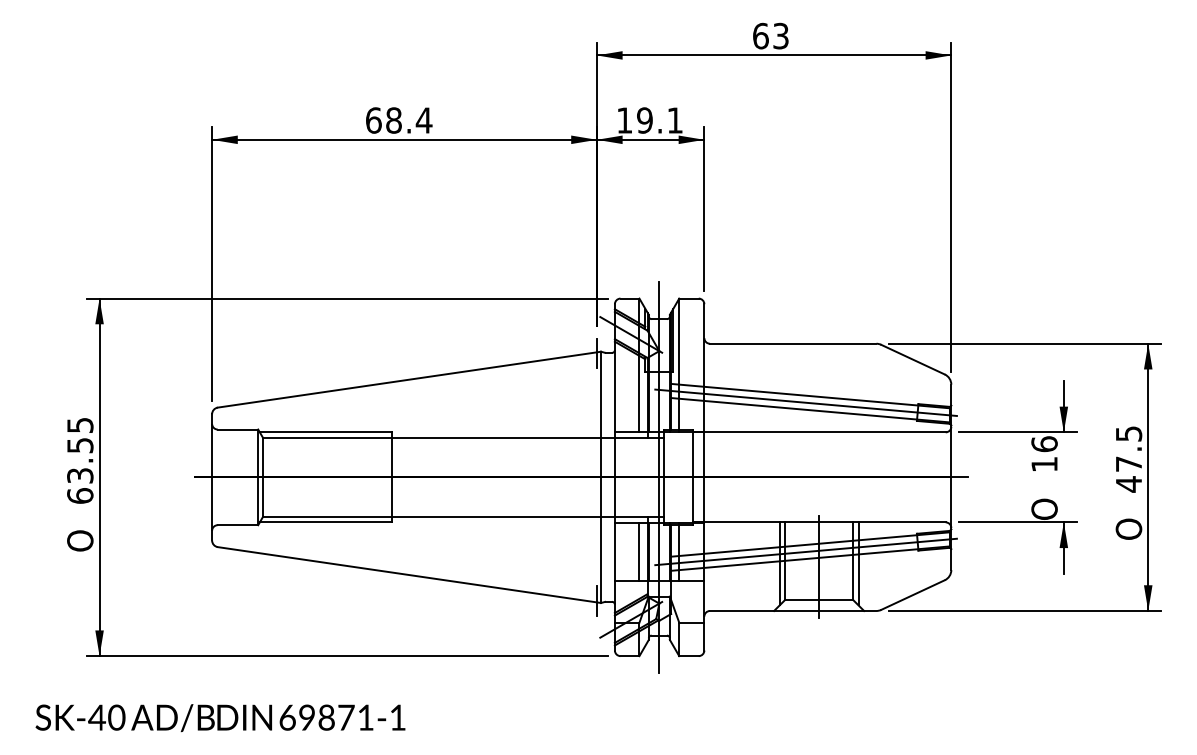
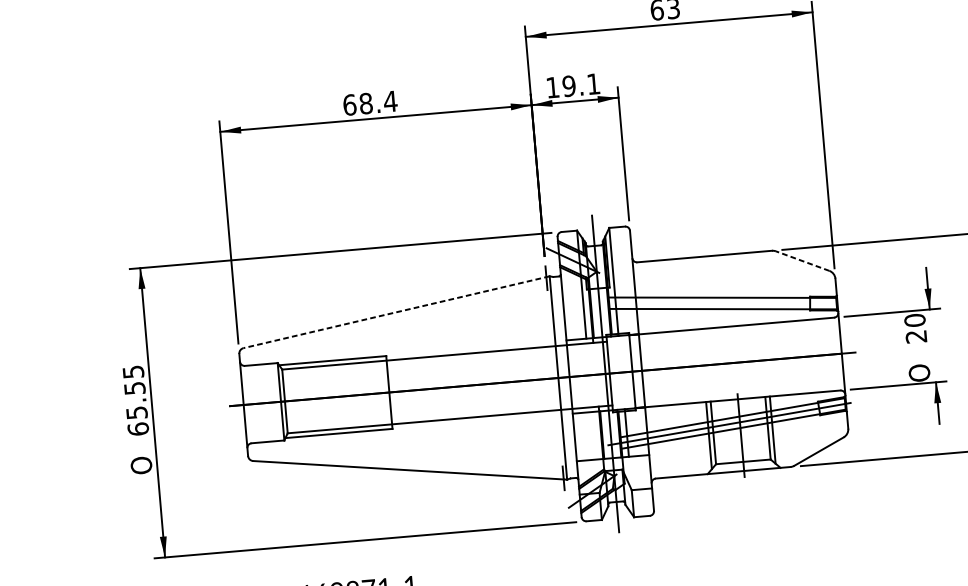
line: (912, 359) -> (802, 261), solid -> dashed
line: (409, 379) -> (396, 312), solid -> dashed
line: (805, 402) -> (718, 303), removed
text: (1044, 454) -> (915, 328), 16 -> 20
text: (79, 475) -> (136, 412), 63.55 -> 65.55
line: (639, 551) -> (594, 435), removed

